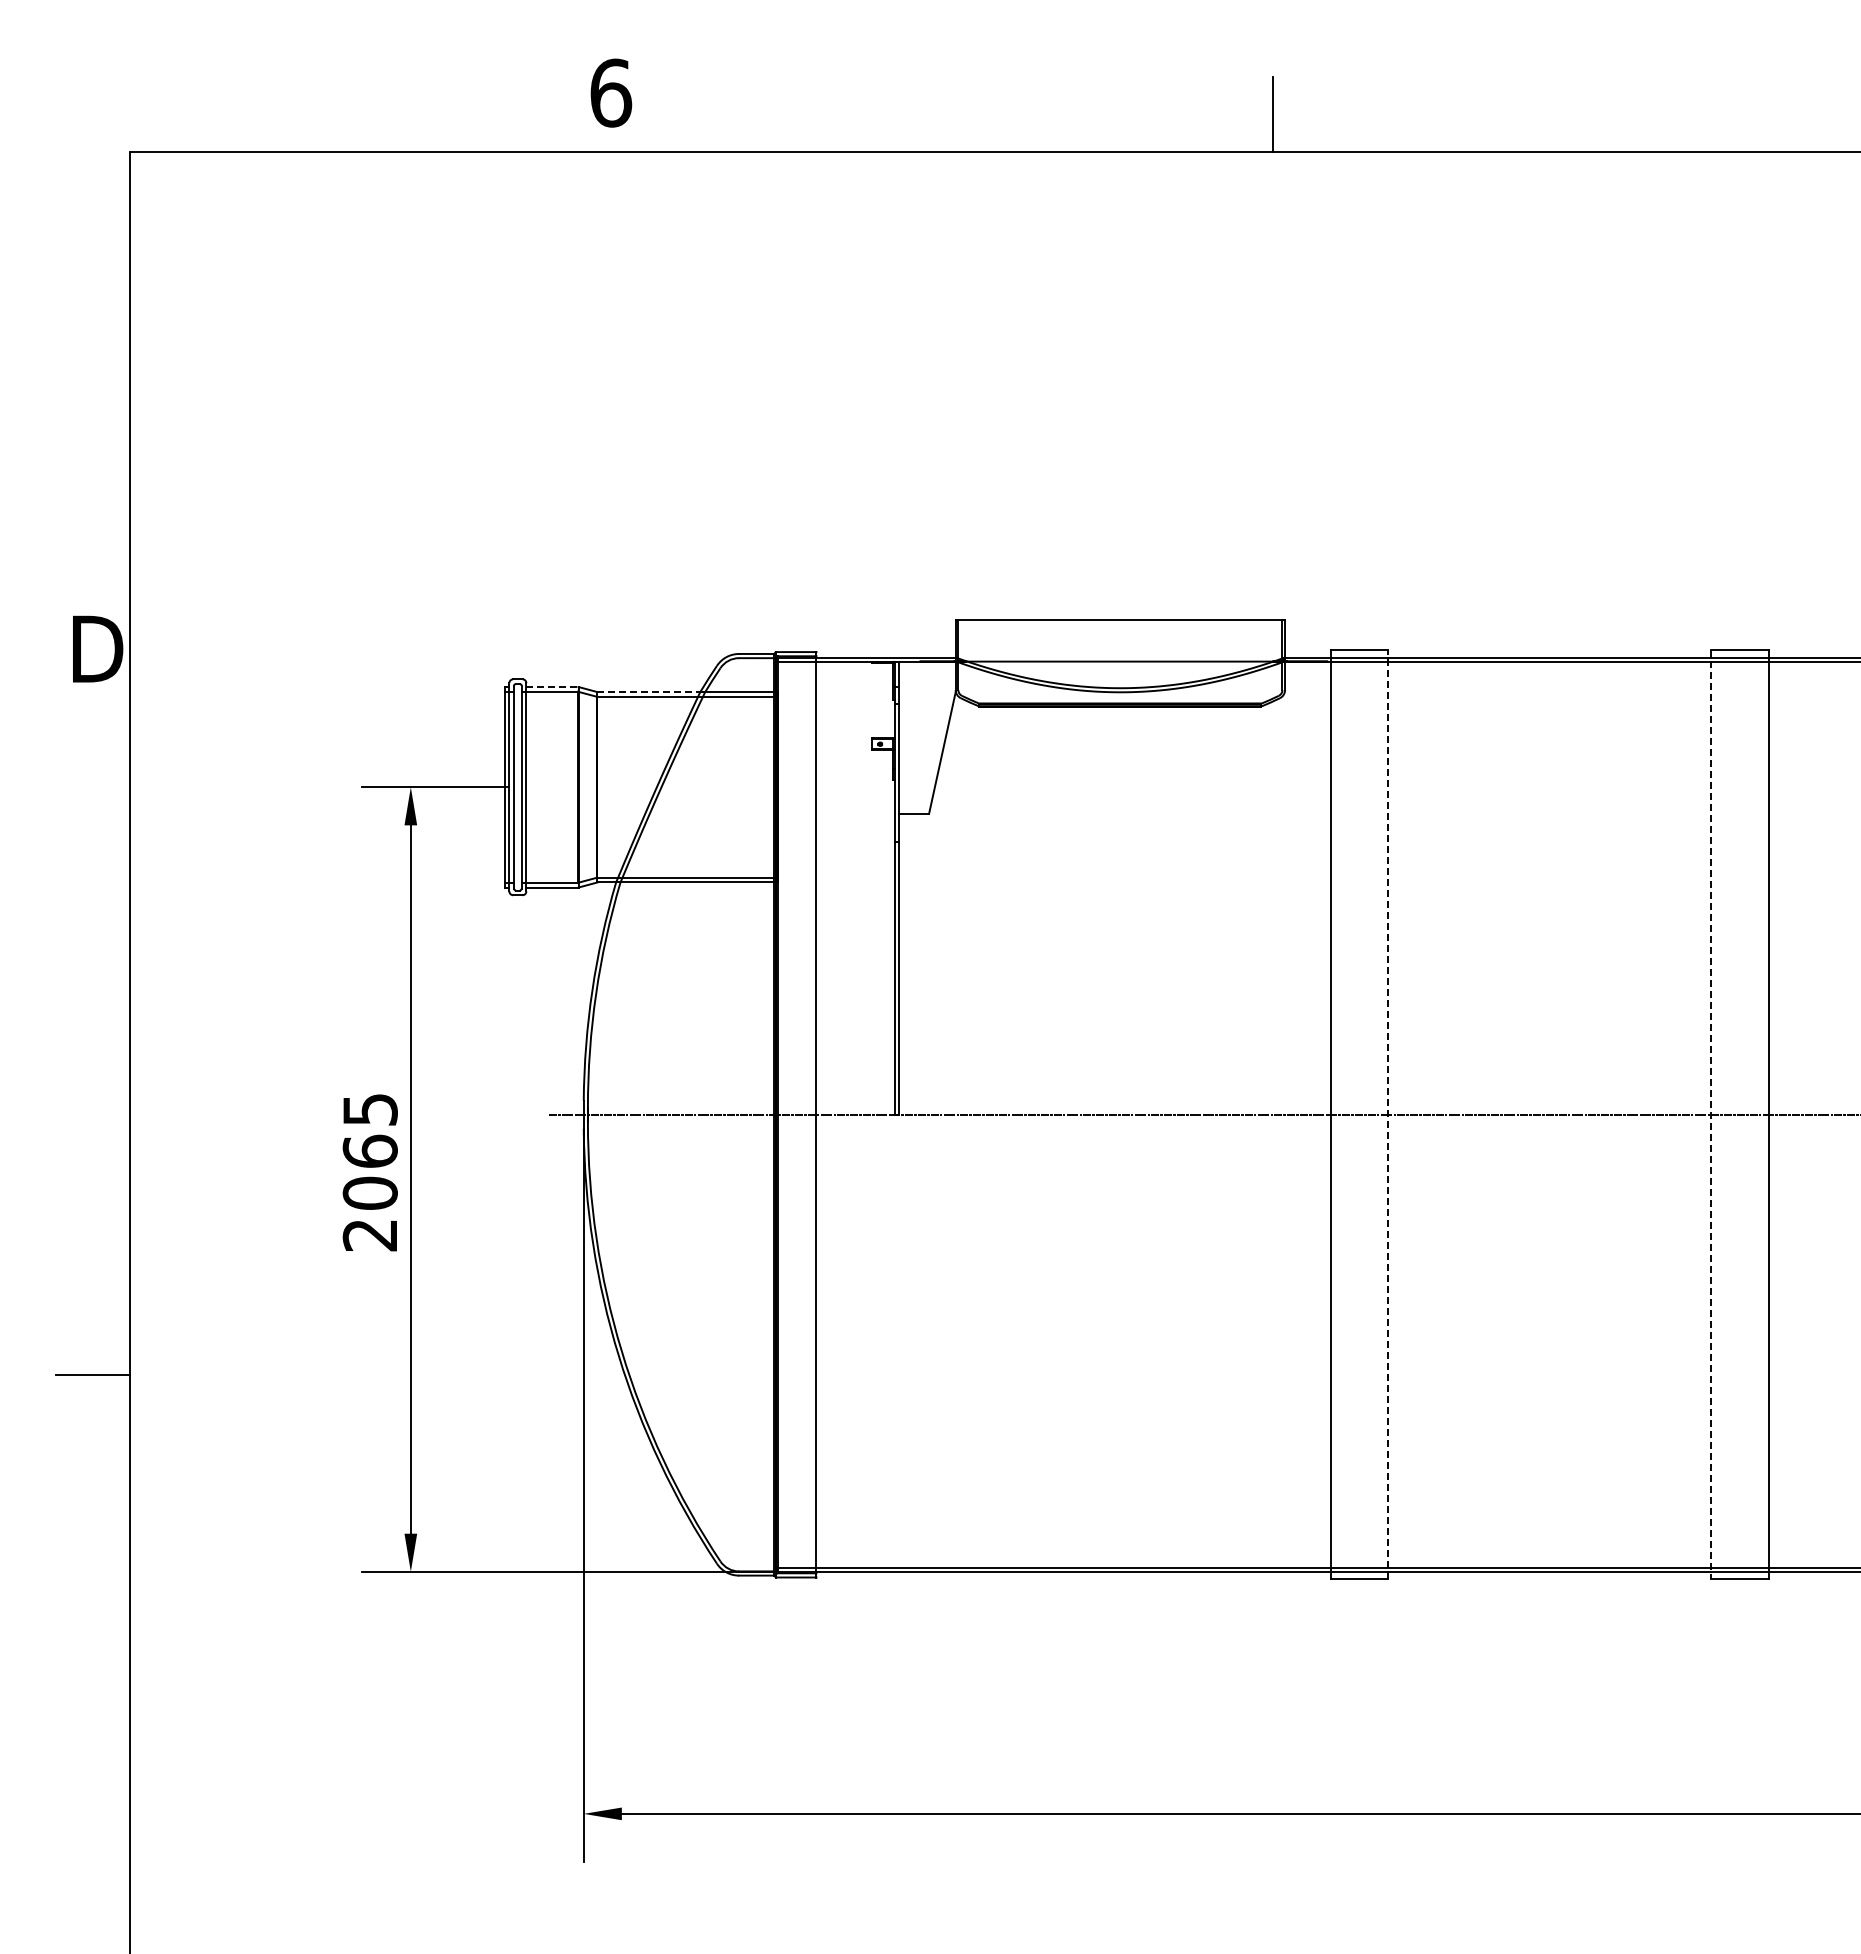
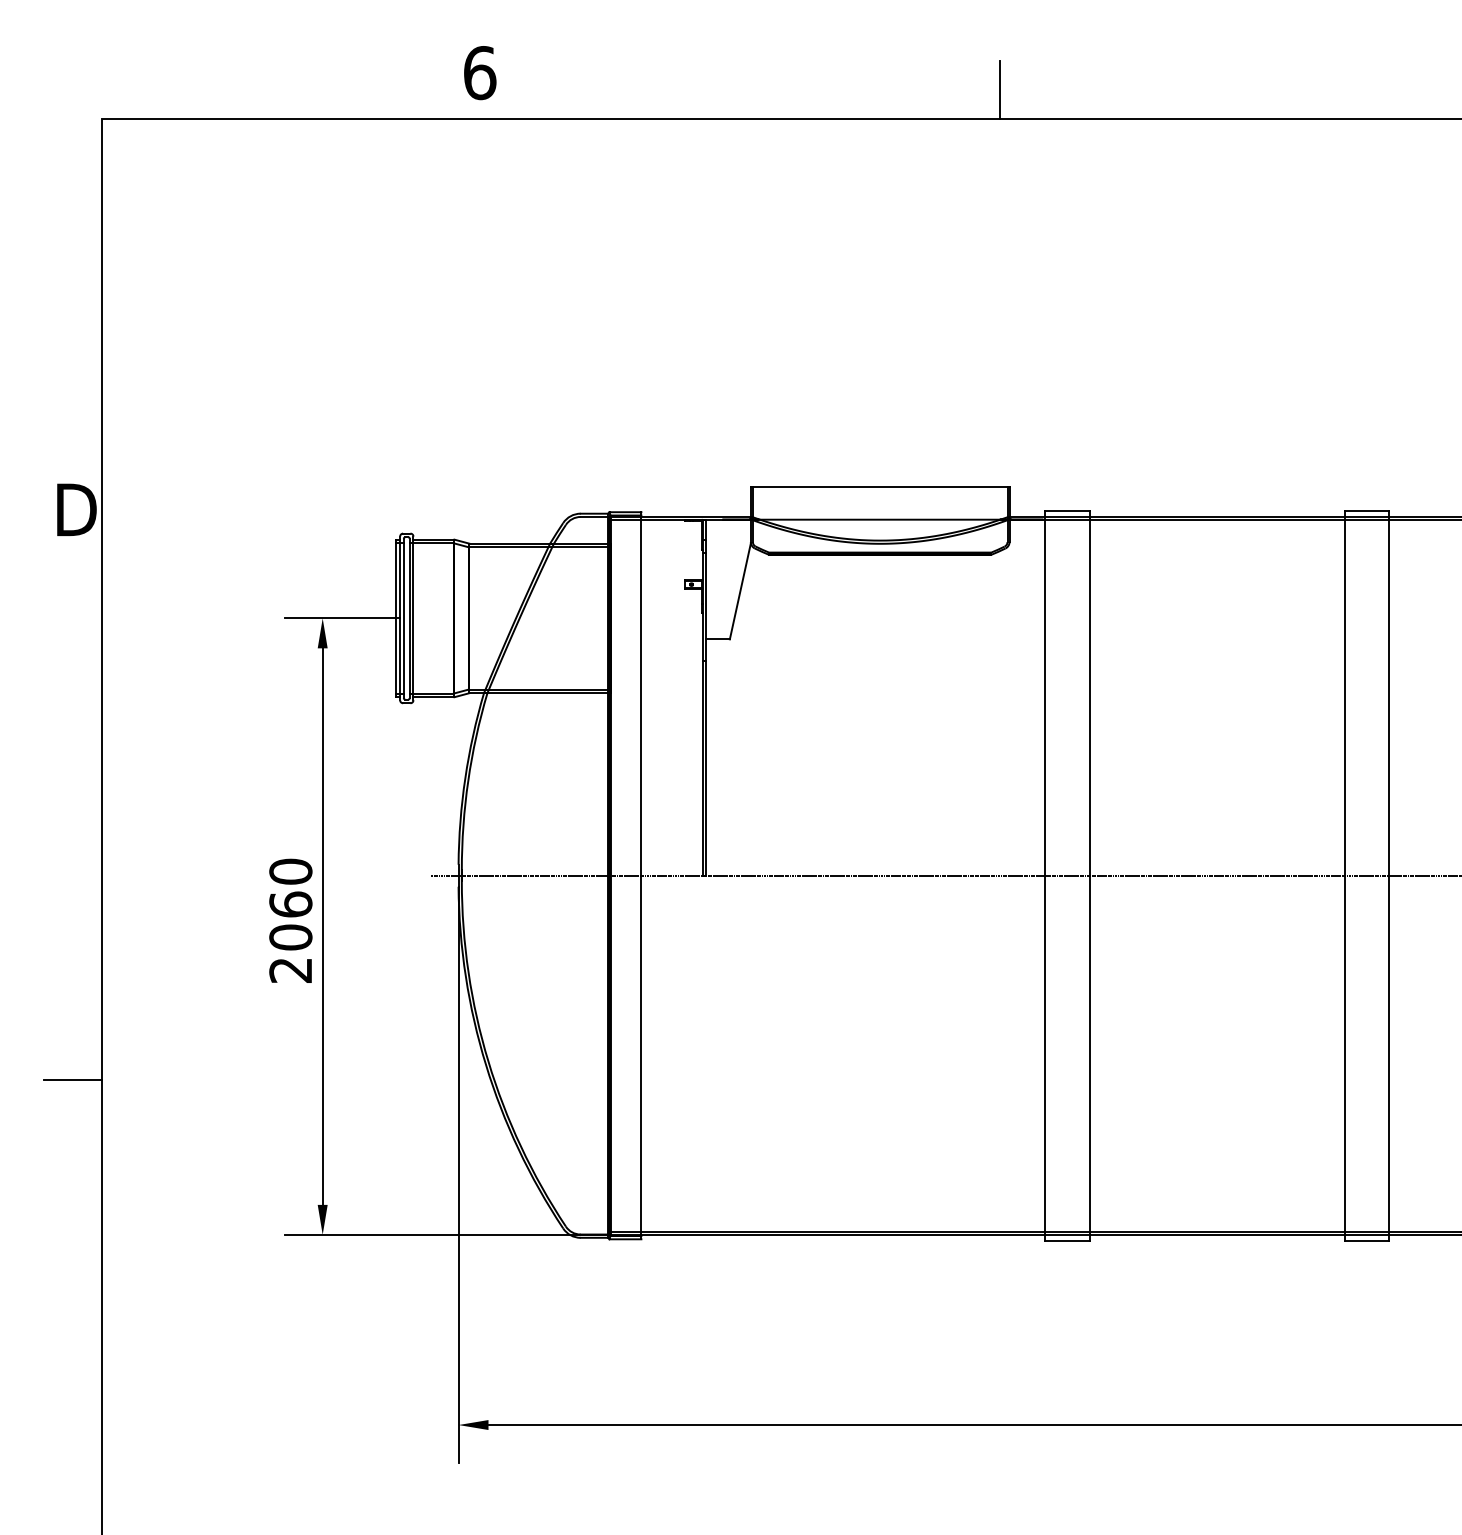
line: (552, 687) -> (434, 540), dashed -> solid
line: (649, 692) -> (510, 543), dashed -> solid
text: (369, 1109) -> (290, 871), 2065 -> 2060
line: (1387, 1114) -> (1090, 875), dashed -> solid
line: (1711, 1114) -> (1344, 875), dashed -> solid

